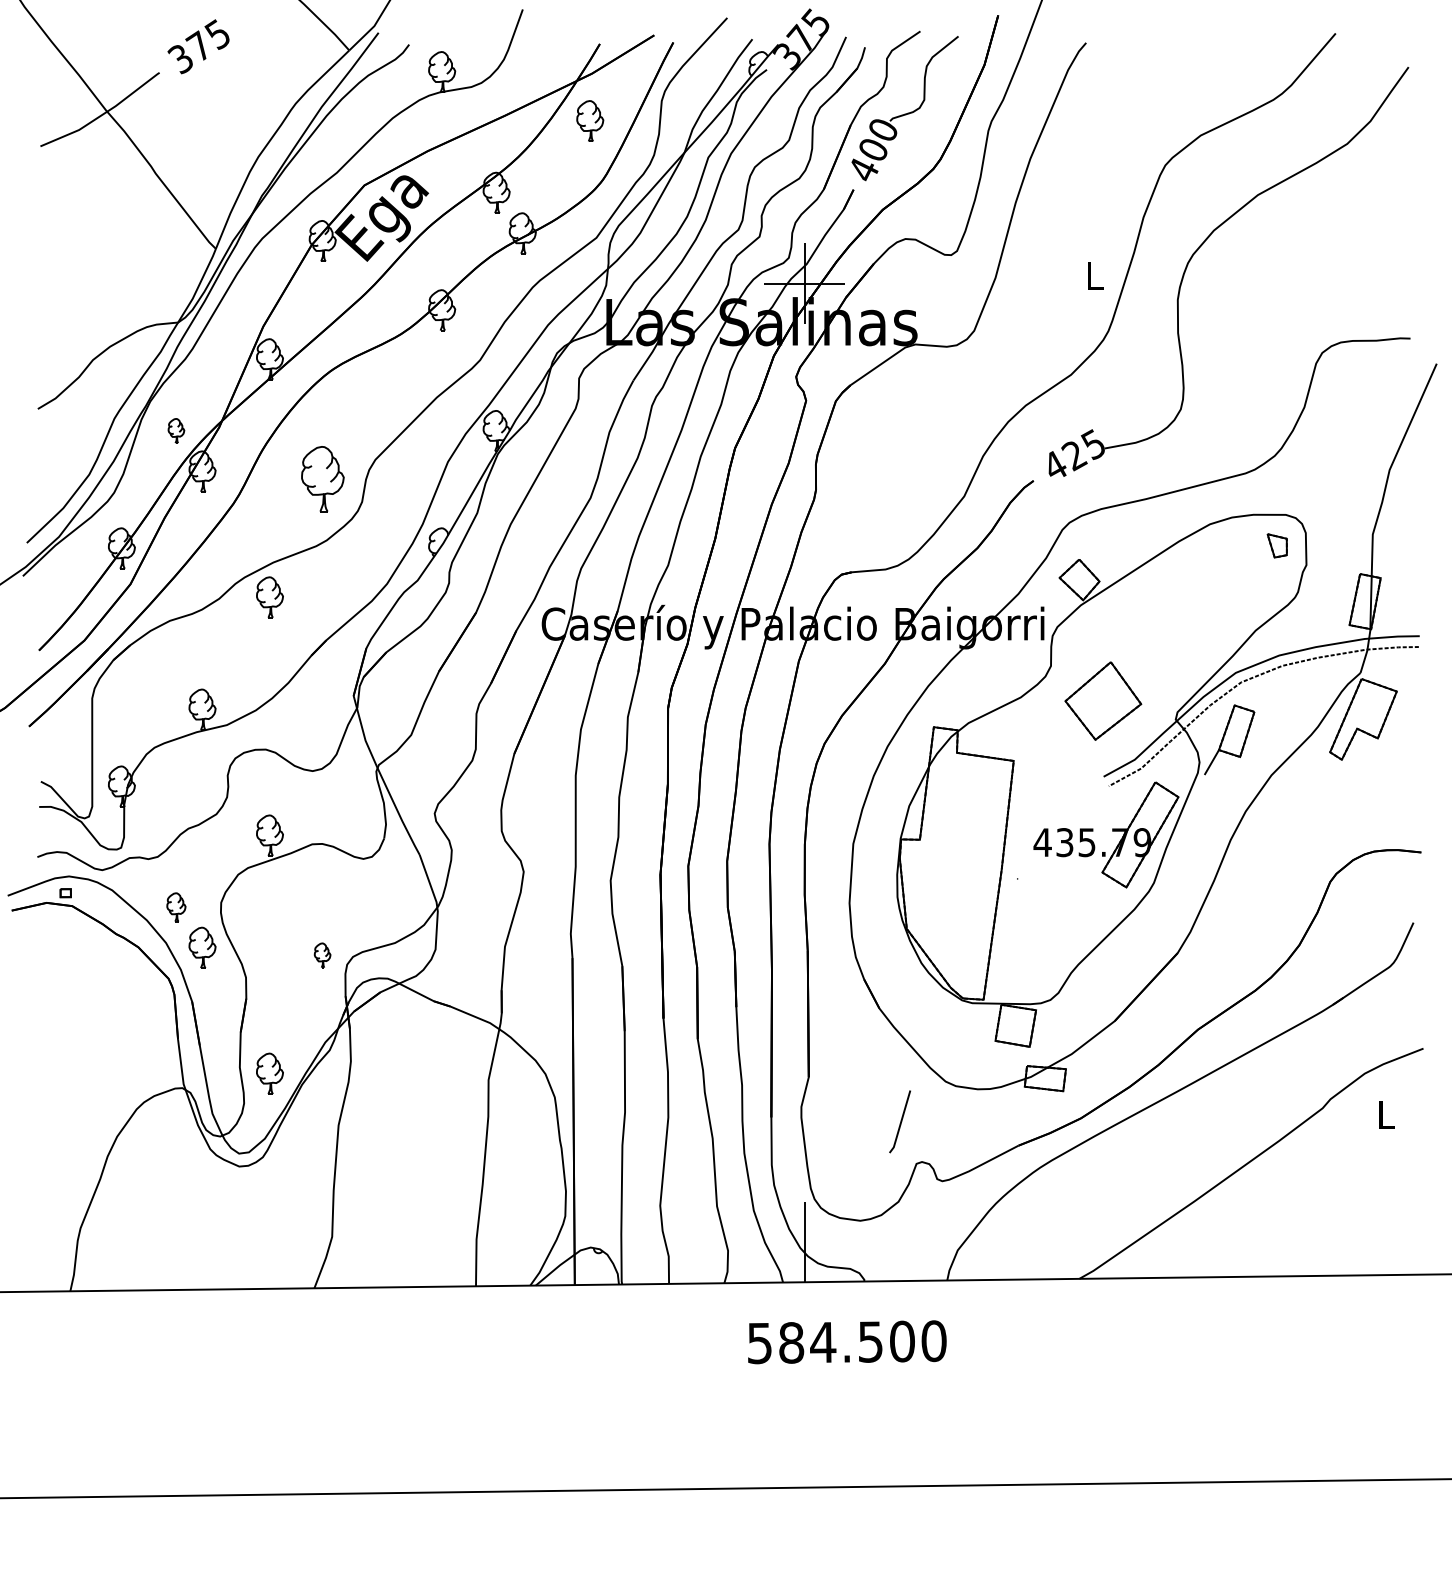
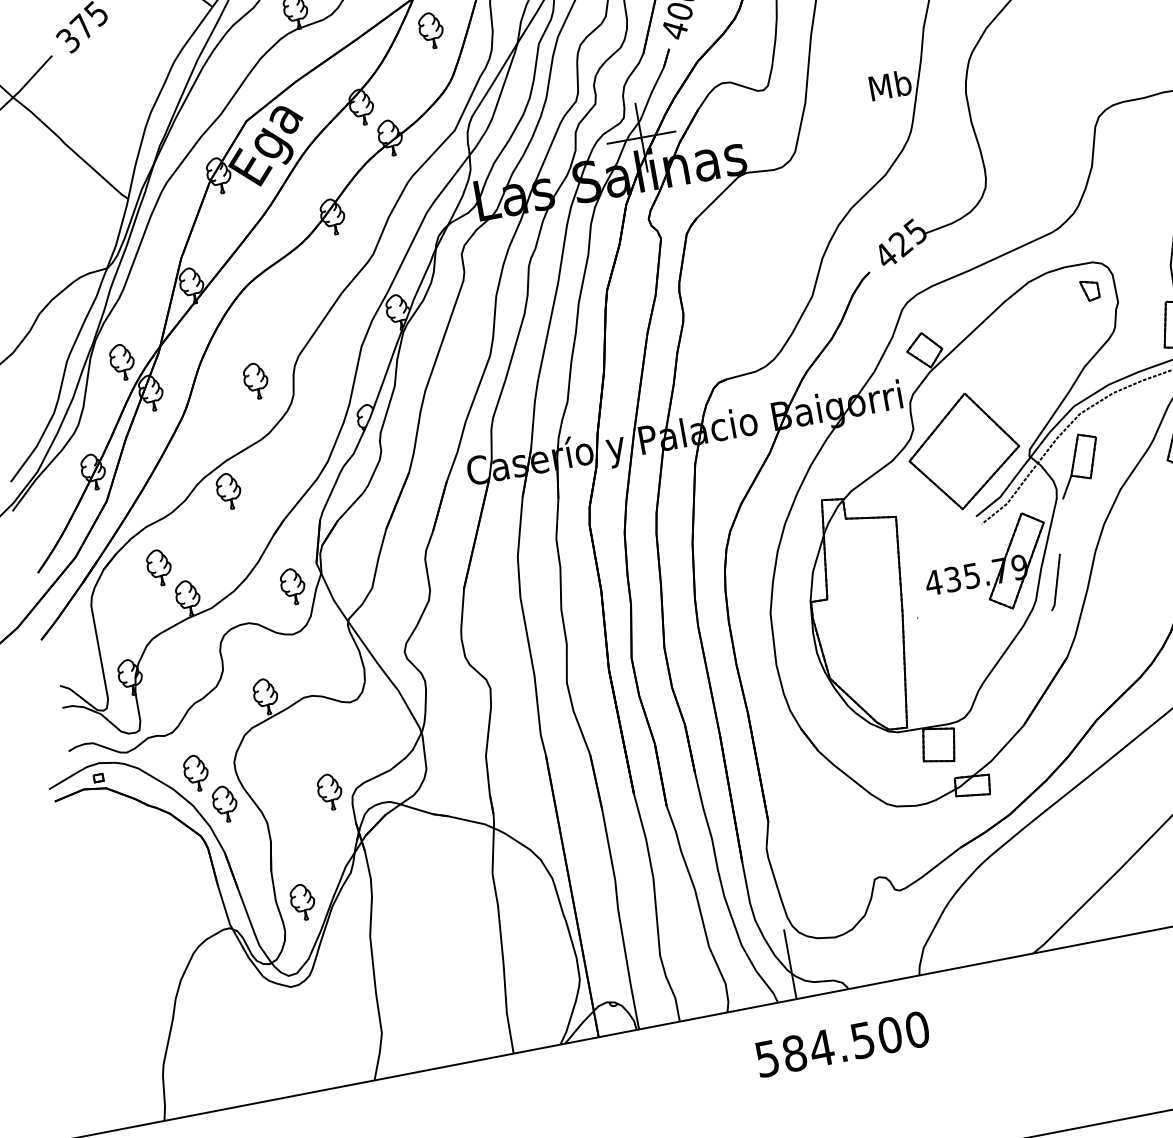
text: (1094, 275) -> (890, 85), L -> Mb
part: (176, 430) -> (122, 361), size x1.67
part: (322, 479) -> (255, 381), size x0.62
part: (176, 669) -> (159, 567), added
part: (1103, 700) -> (964, 450), size x1.67
part: (322, 717) -> (292, 586), added
part: (176, 907) -> (196, 773), size x1.43
part: (322, 955) -> (329, 792), size x1.67
line: (900, 1121) -> (1056, 582), moved

